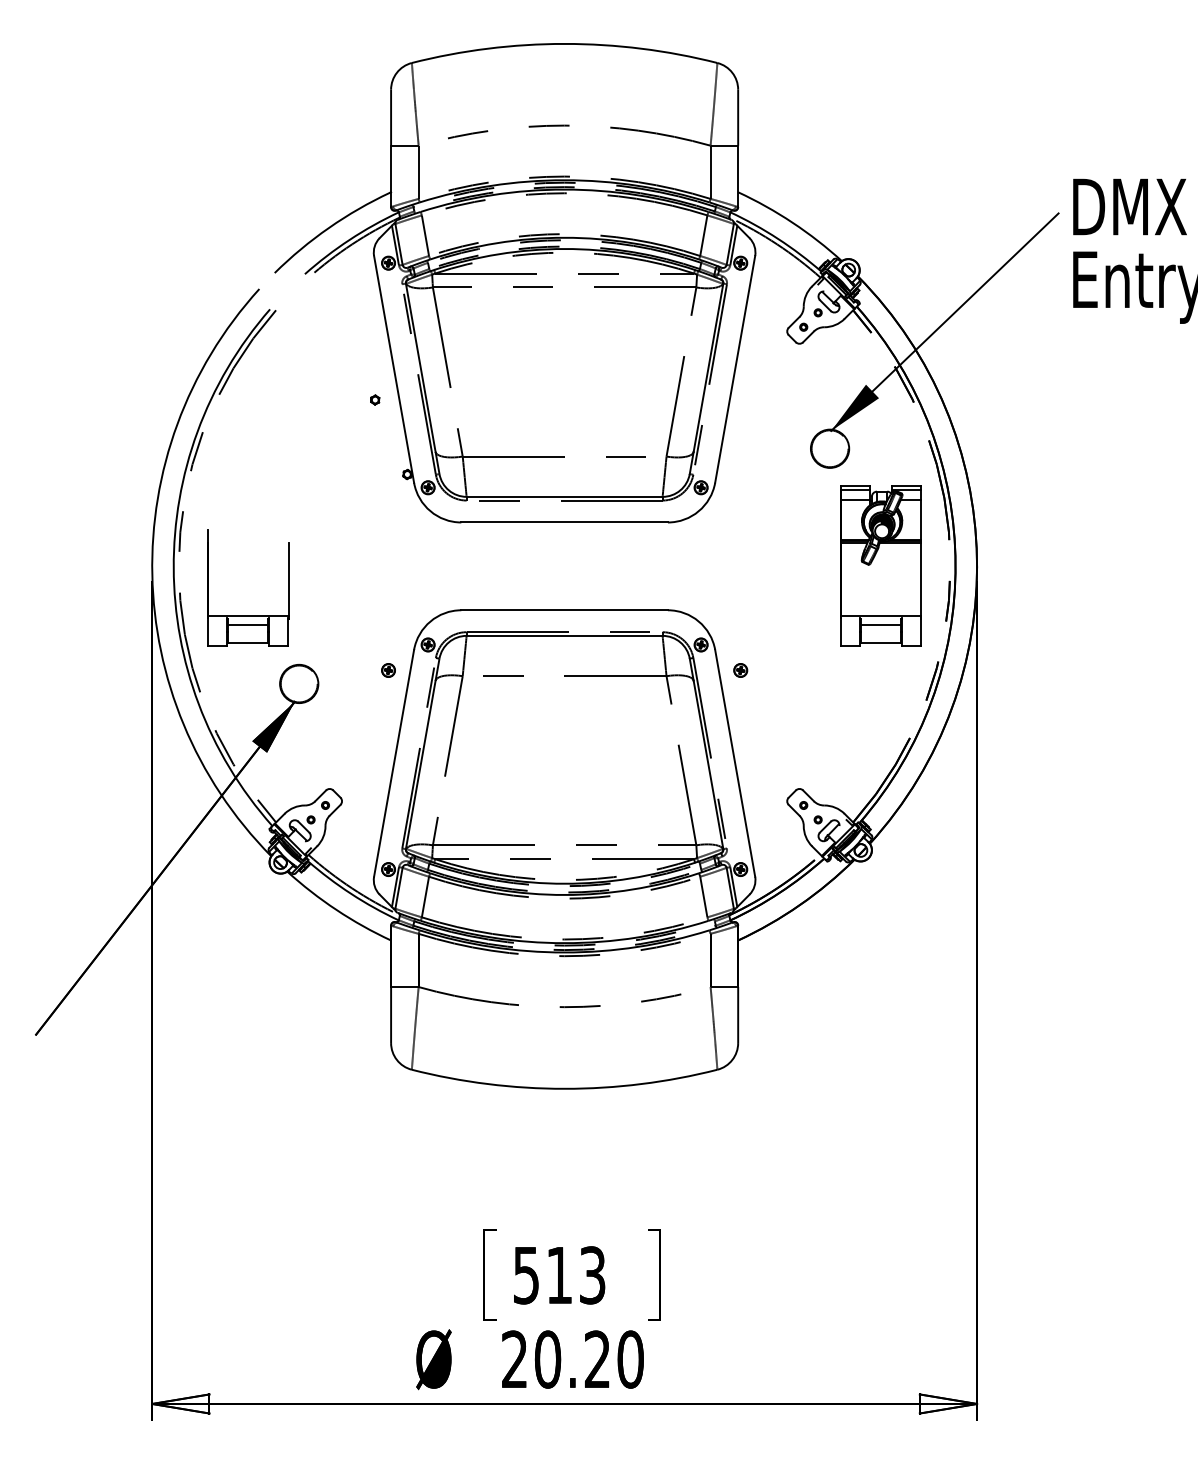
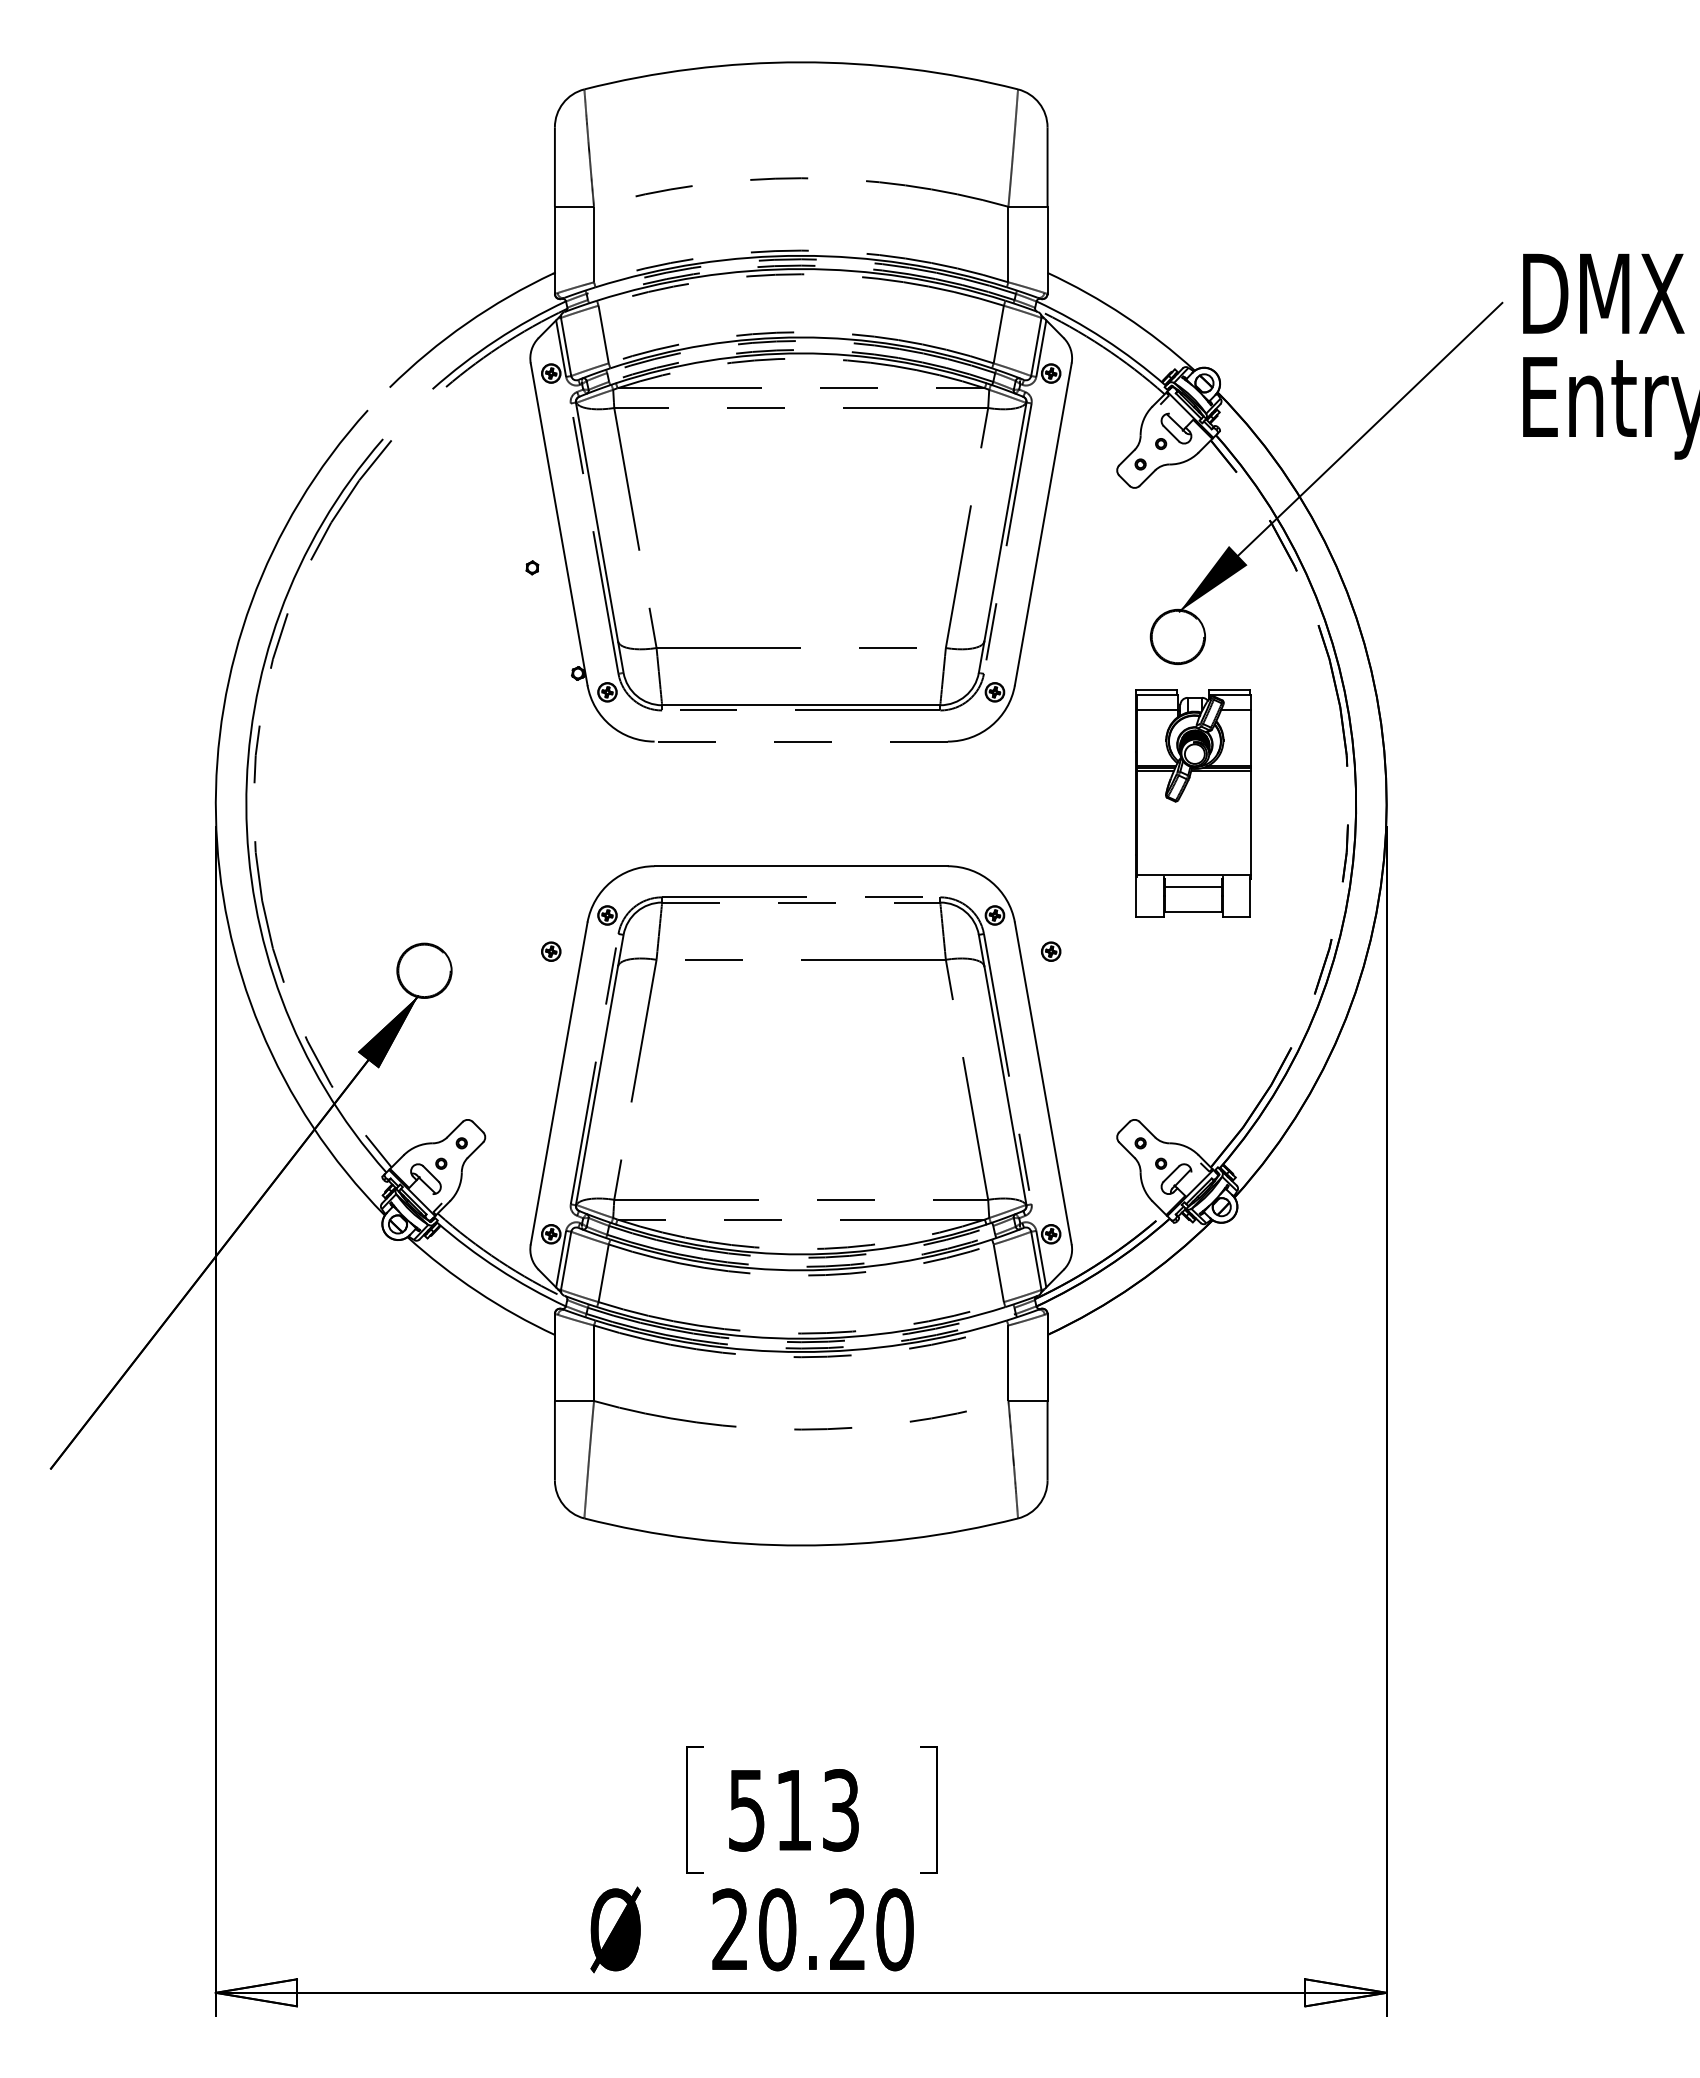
line: (564, 522) -> (801, 741), solid -> dashed
part: (881, 566) -> (1193, 803), moved
part: (247, 616) -> (351, 874), removed
line: (564, 635) -> (801, 902), solid -> dashed

